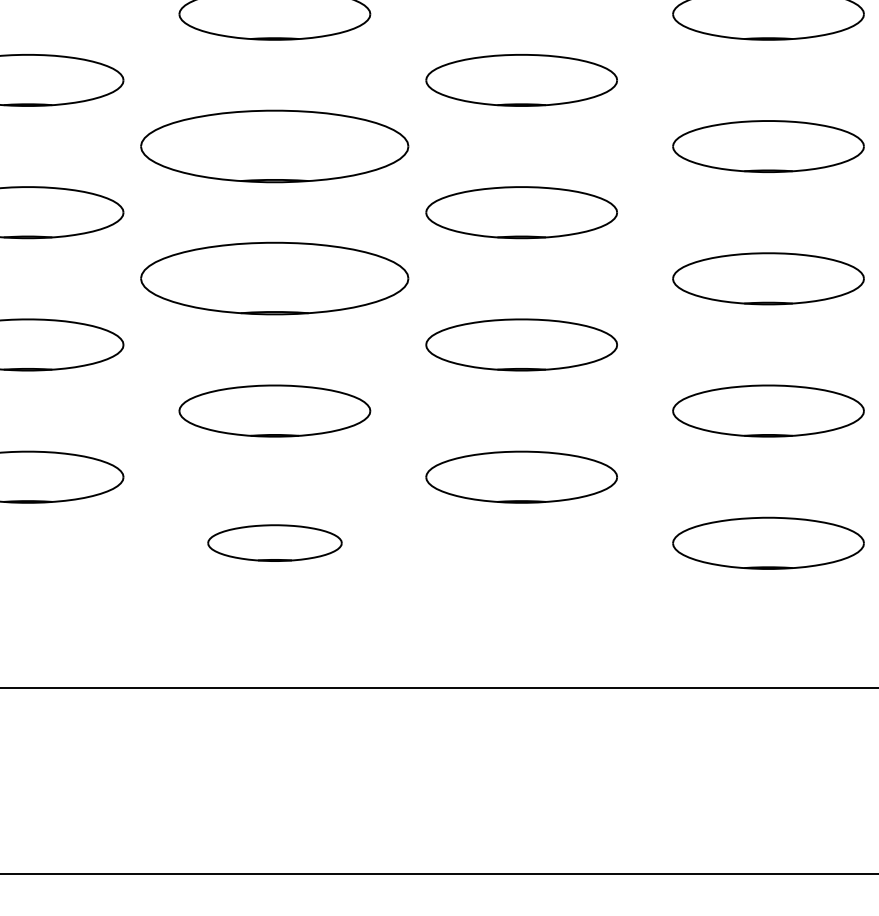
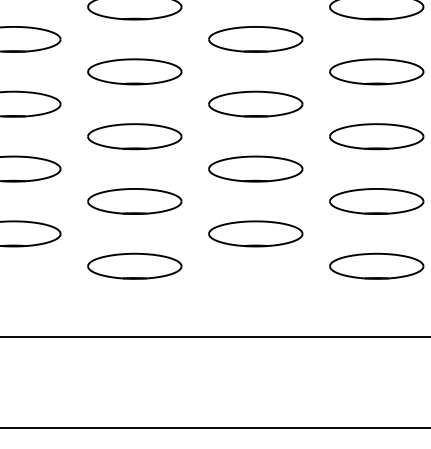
part: (274, 145) -> (134, 71), size x0.71
part: (274, 278) -> (134, 136), size x0.71
part: (274, 541) -> (134, 265), size x1.43

